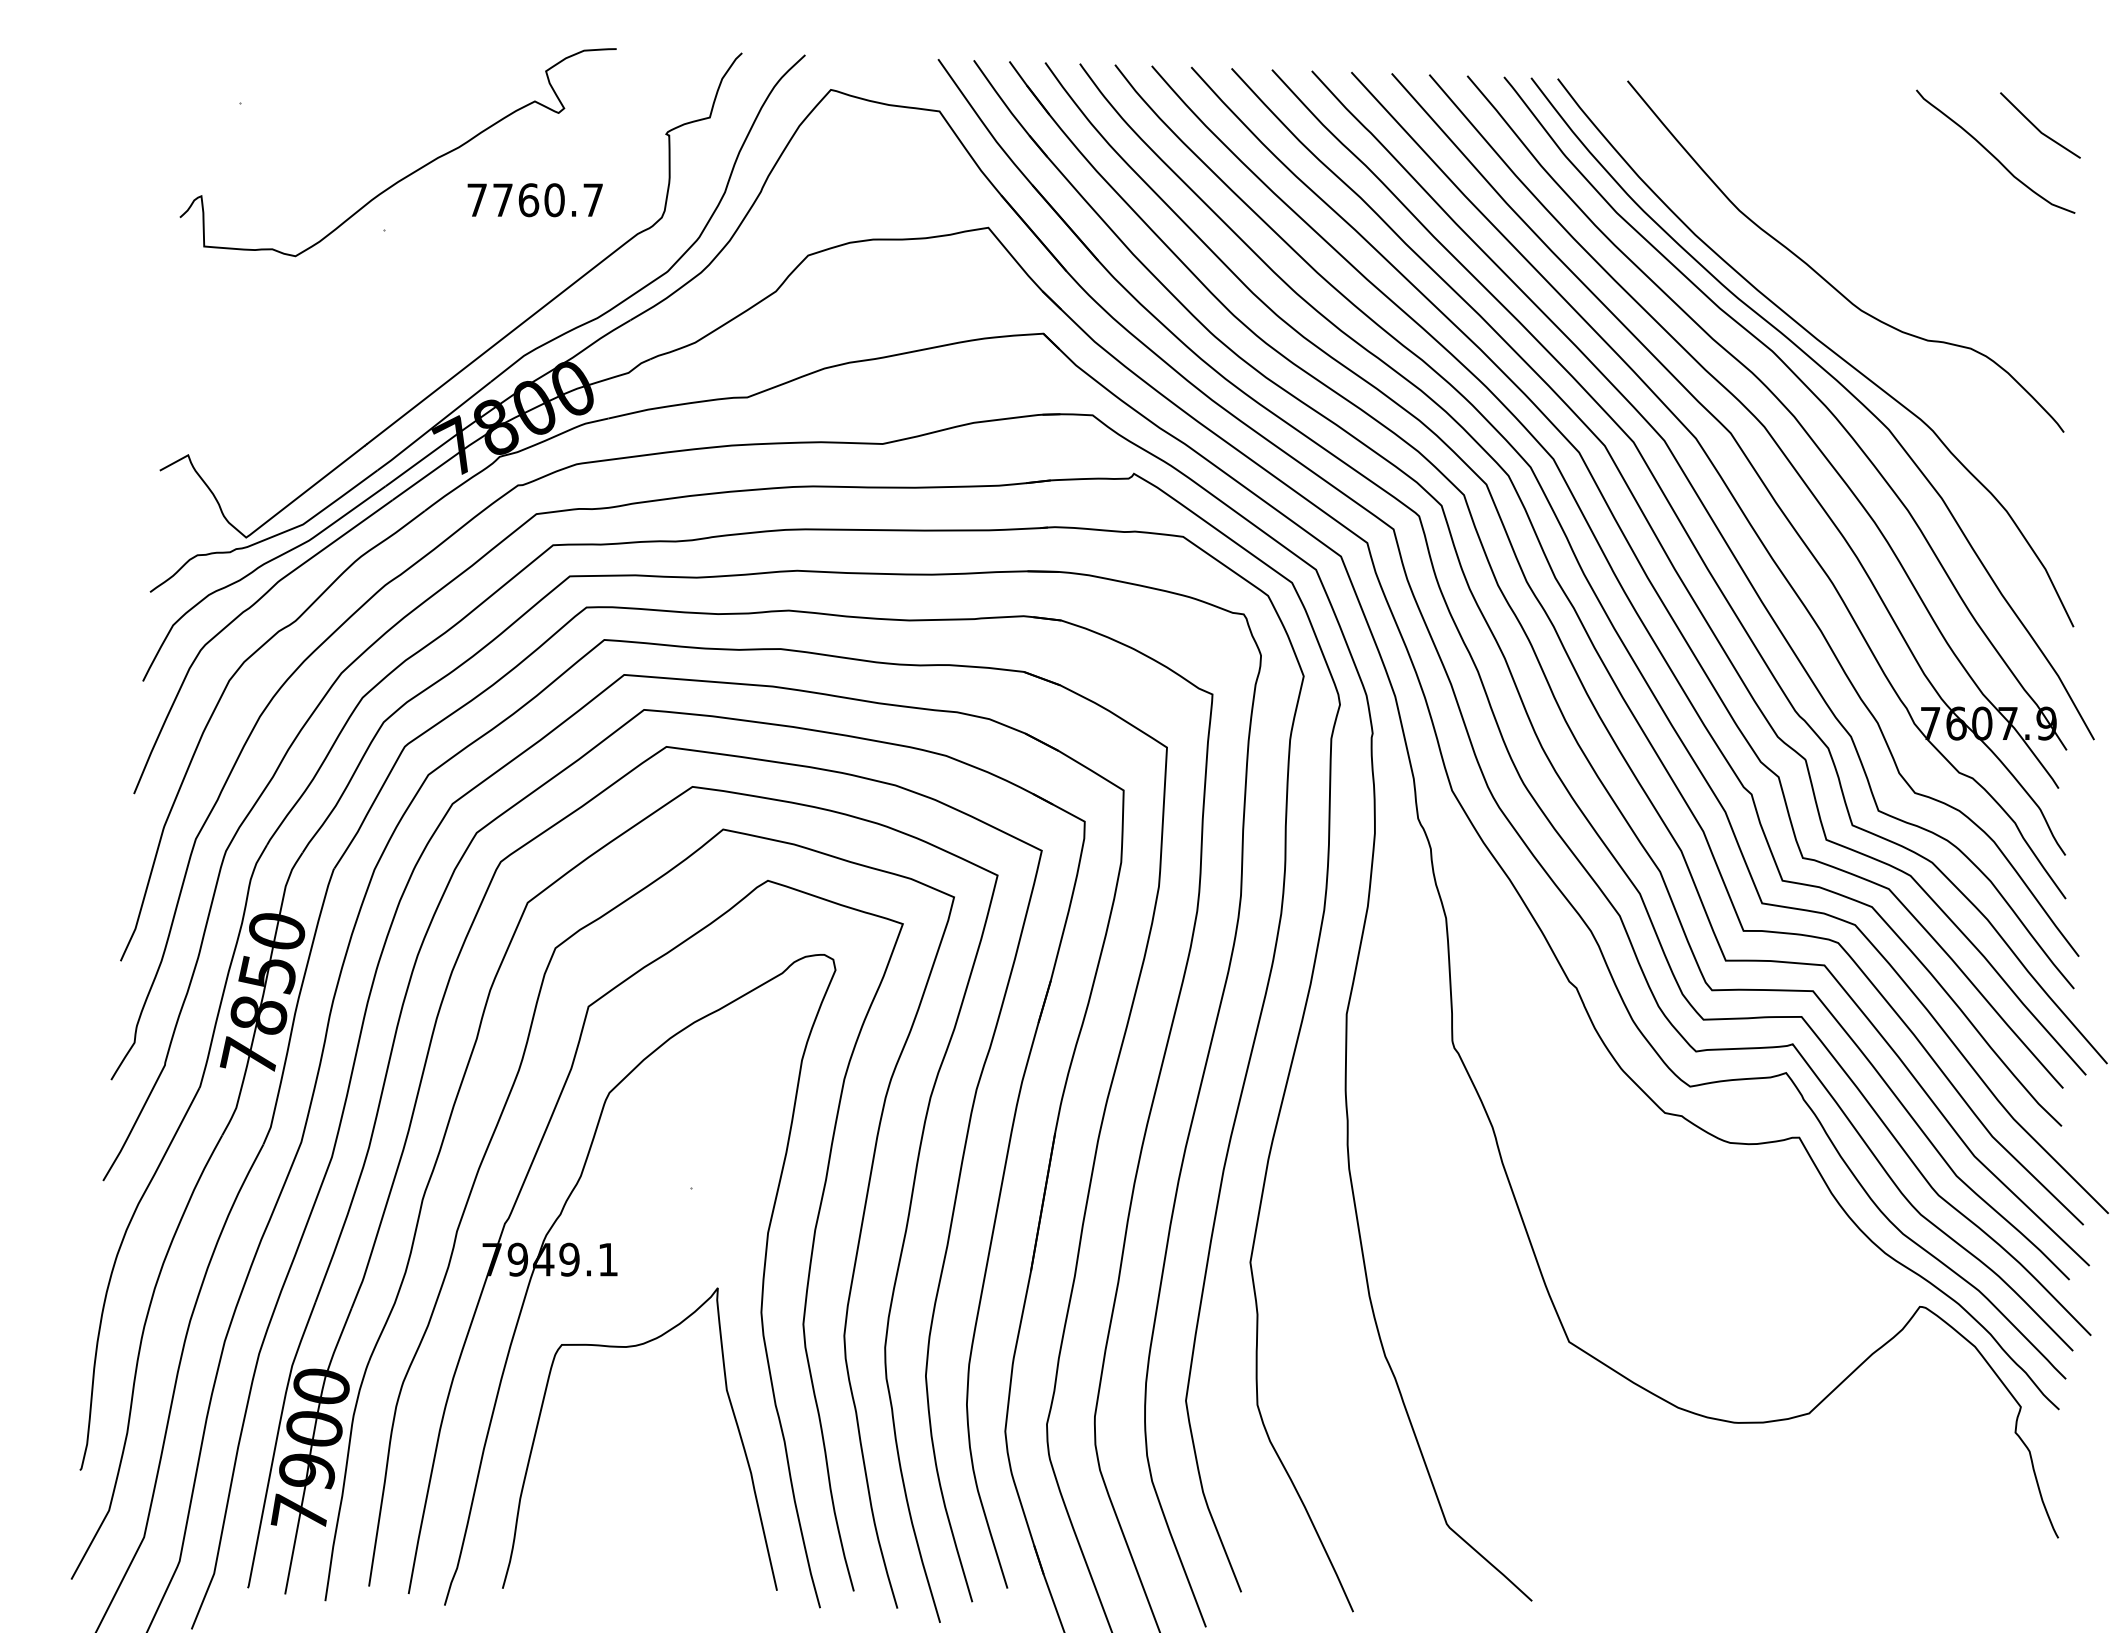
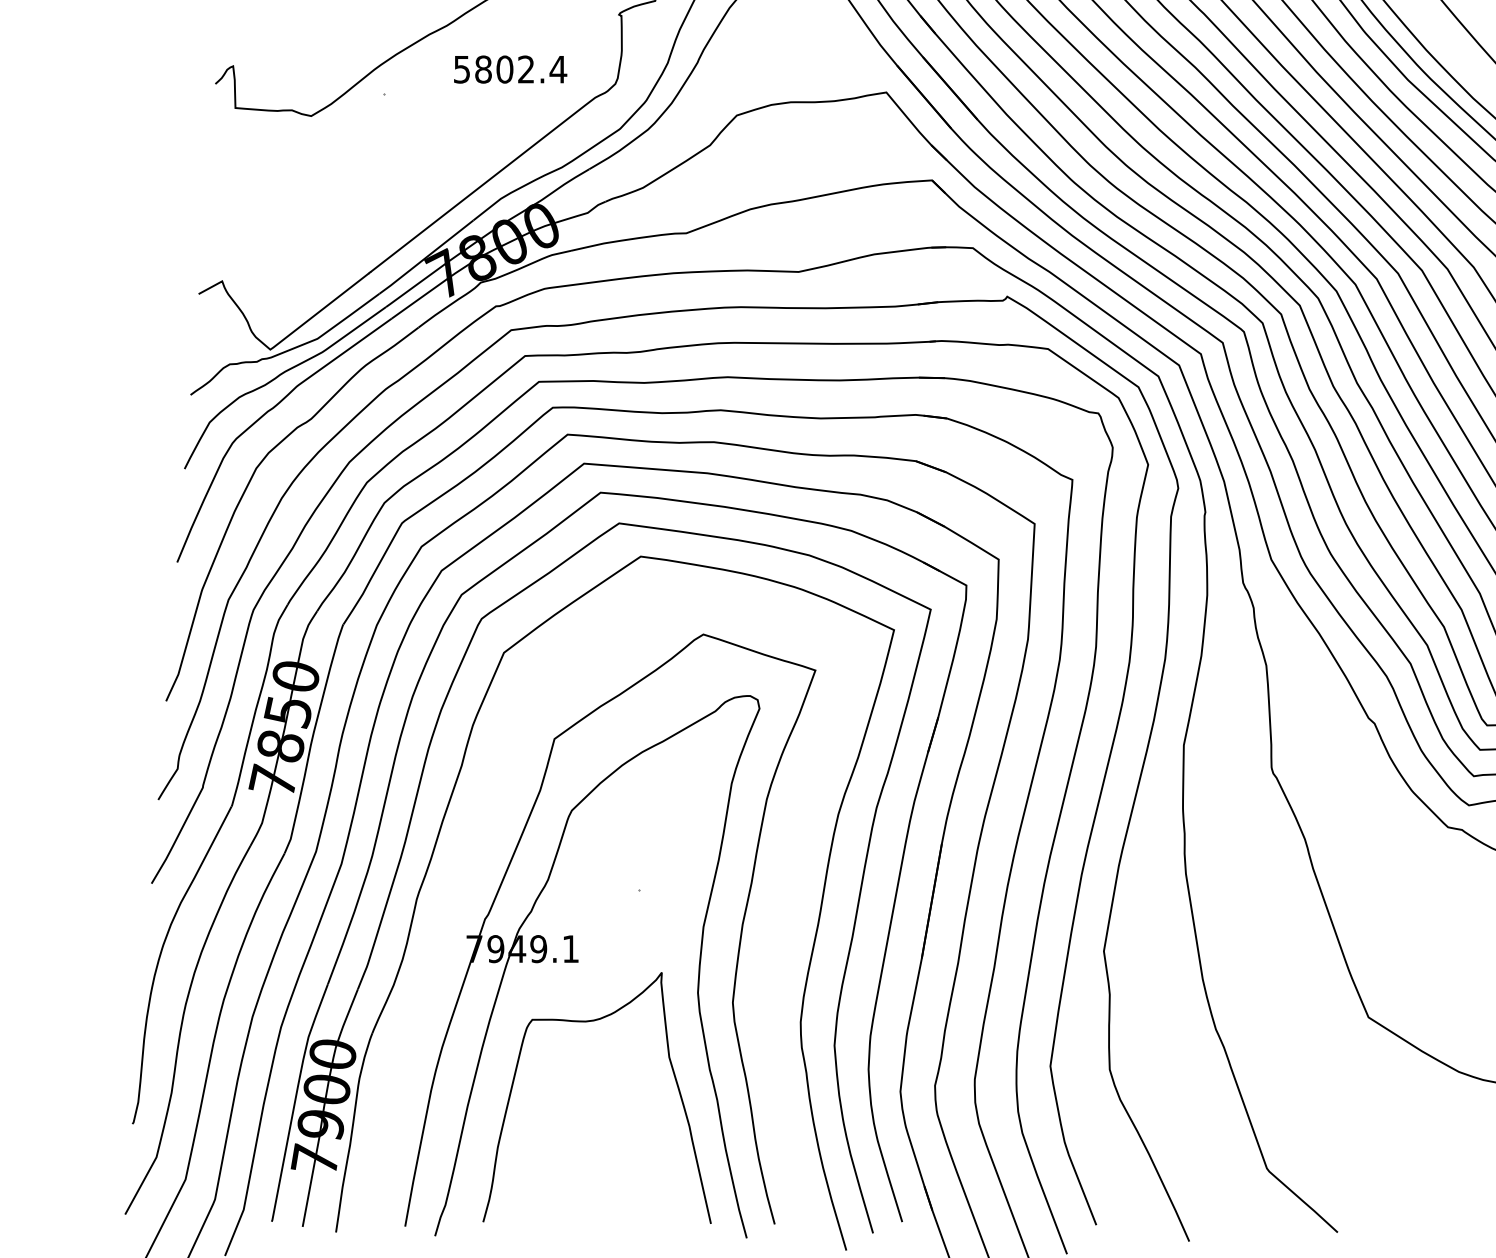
text: (535, 200) -> (510, 69), 7760.7 -> 5802.4
curve: (487, 1151) -> (470, 859), removed

